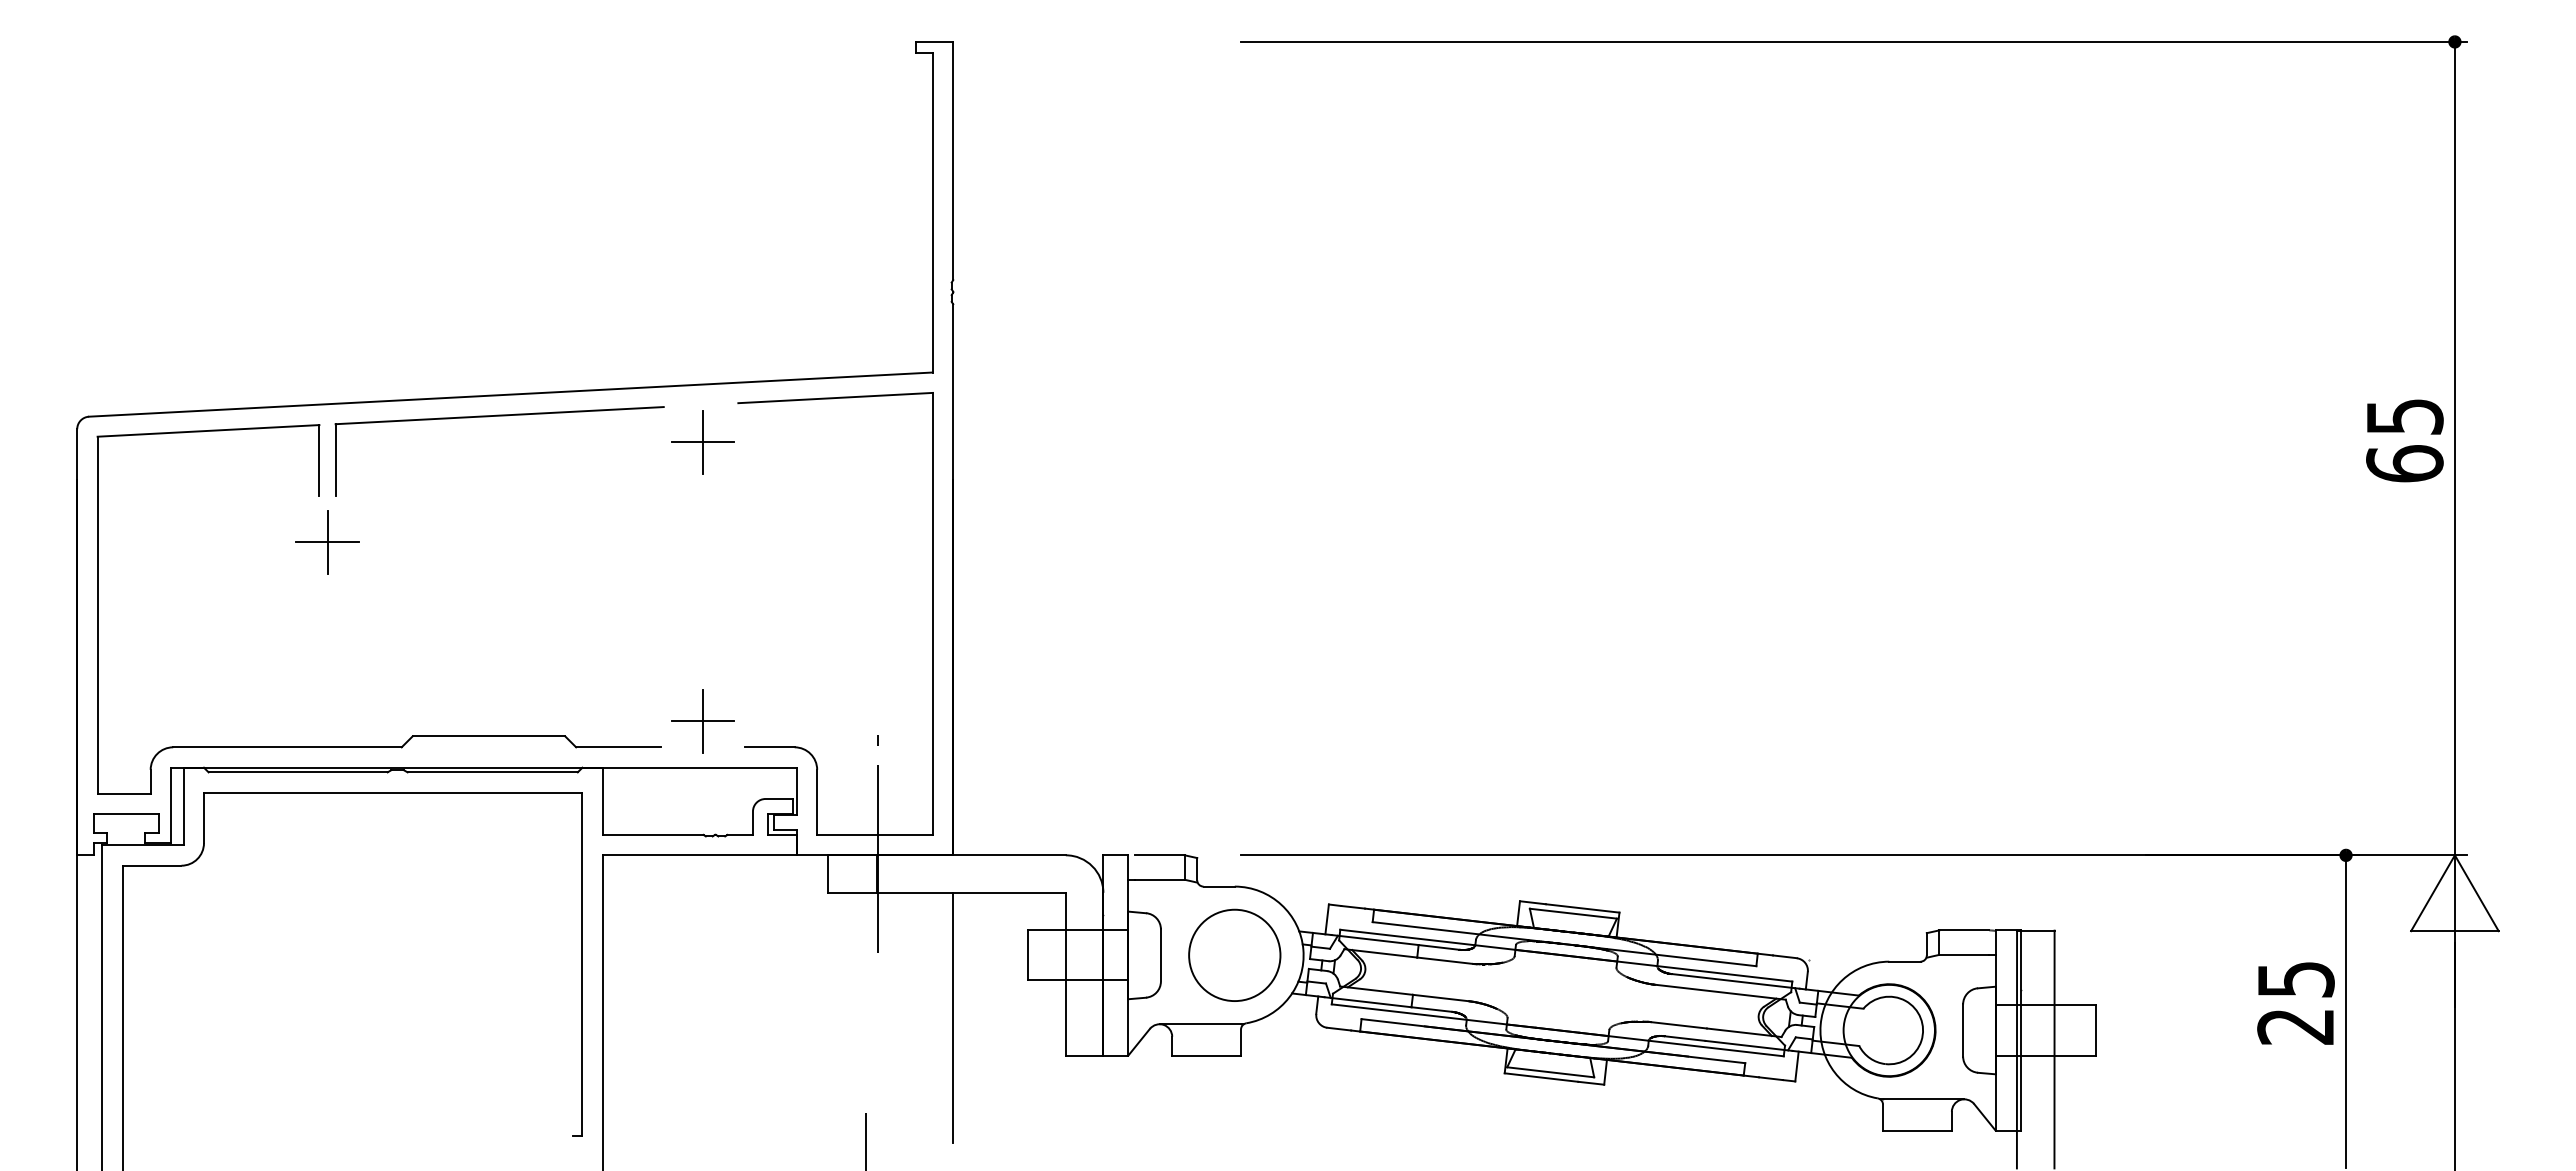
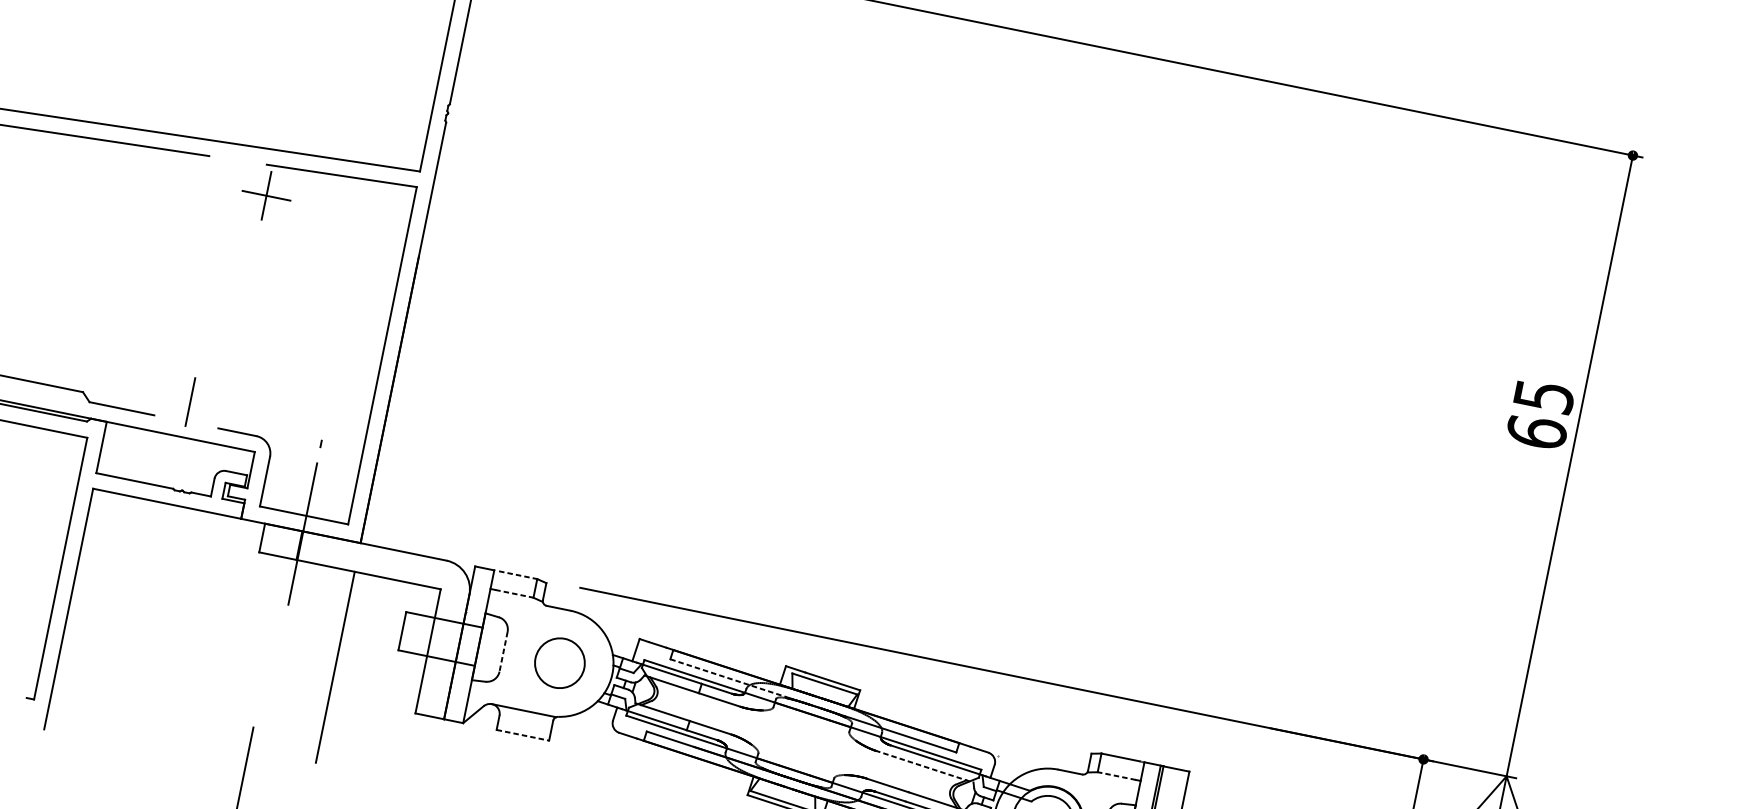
text: (2404, 440) -> (1540, 414), moved
part: (702, 442) -> (266, 195), moved
line: (702, 721) -> (190, 402), removed
line: (1160, 855) -> (518, 575), solid -> dashed
line: (1160, 879) -> (515, 593), solid -> dashed
line: (1451, 931) -> (729, 678), solid -> dashed
line: (1963, 954) -> (1116, 775), solid -> dashed
line: (1160, 955) -> (503, 651), solid -> dashed
circle: (1234, 955) -> (559, 663), size x0.7
line: (1720, 992) -> (924, 766), solid -> dashed
line: (1207, 1055) -> (523, 735), solid -> dashed

